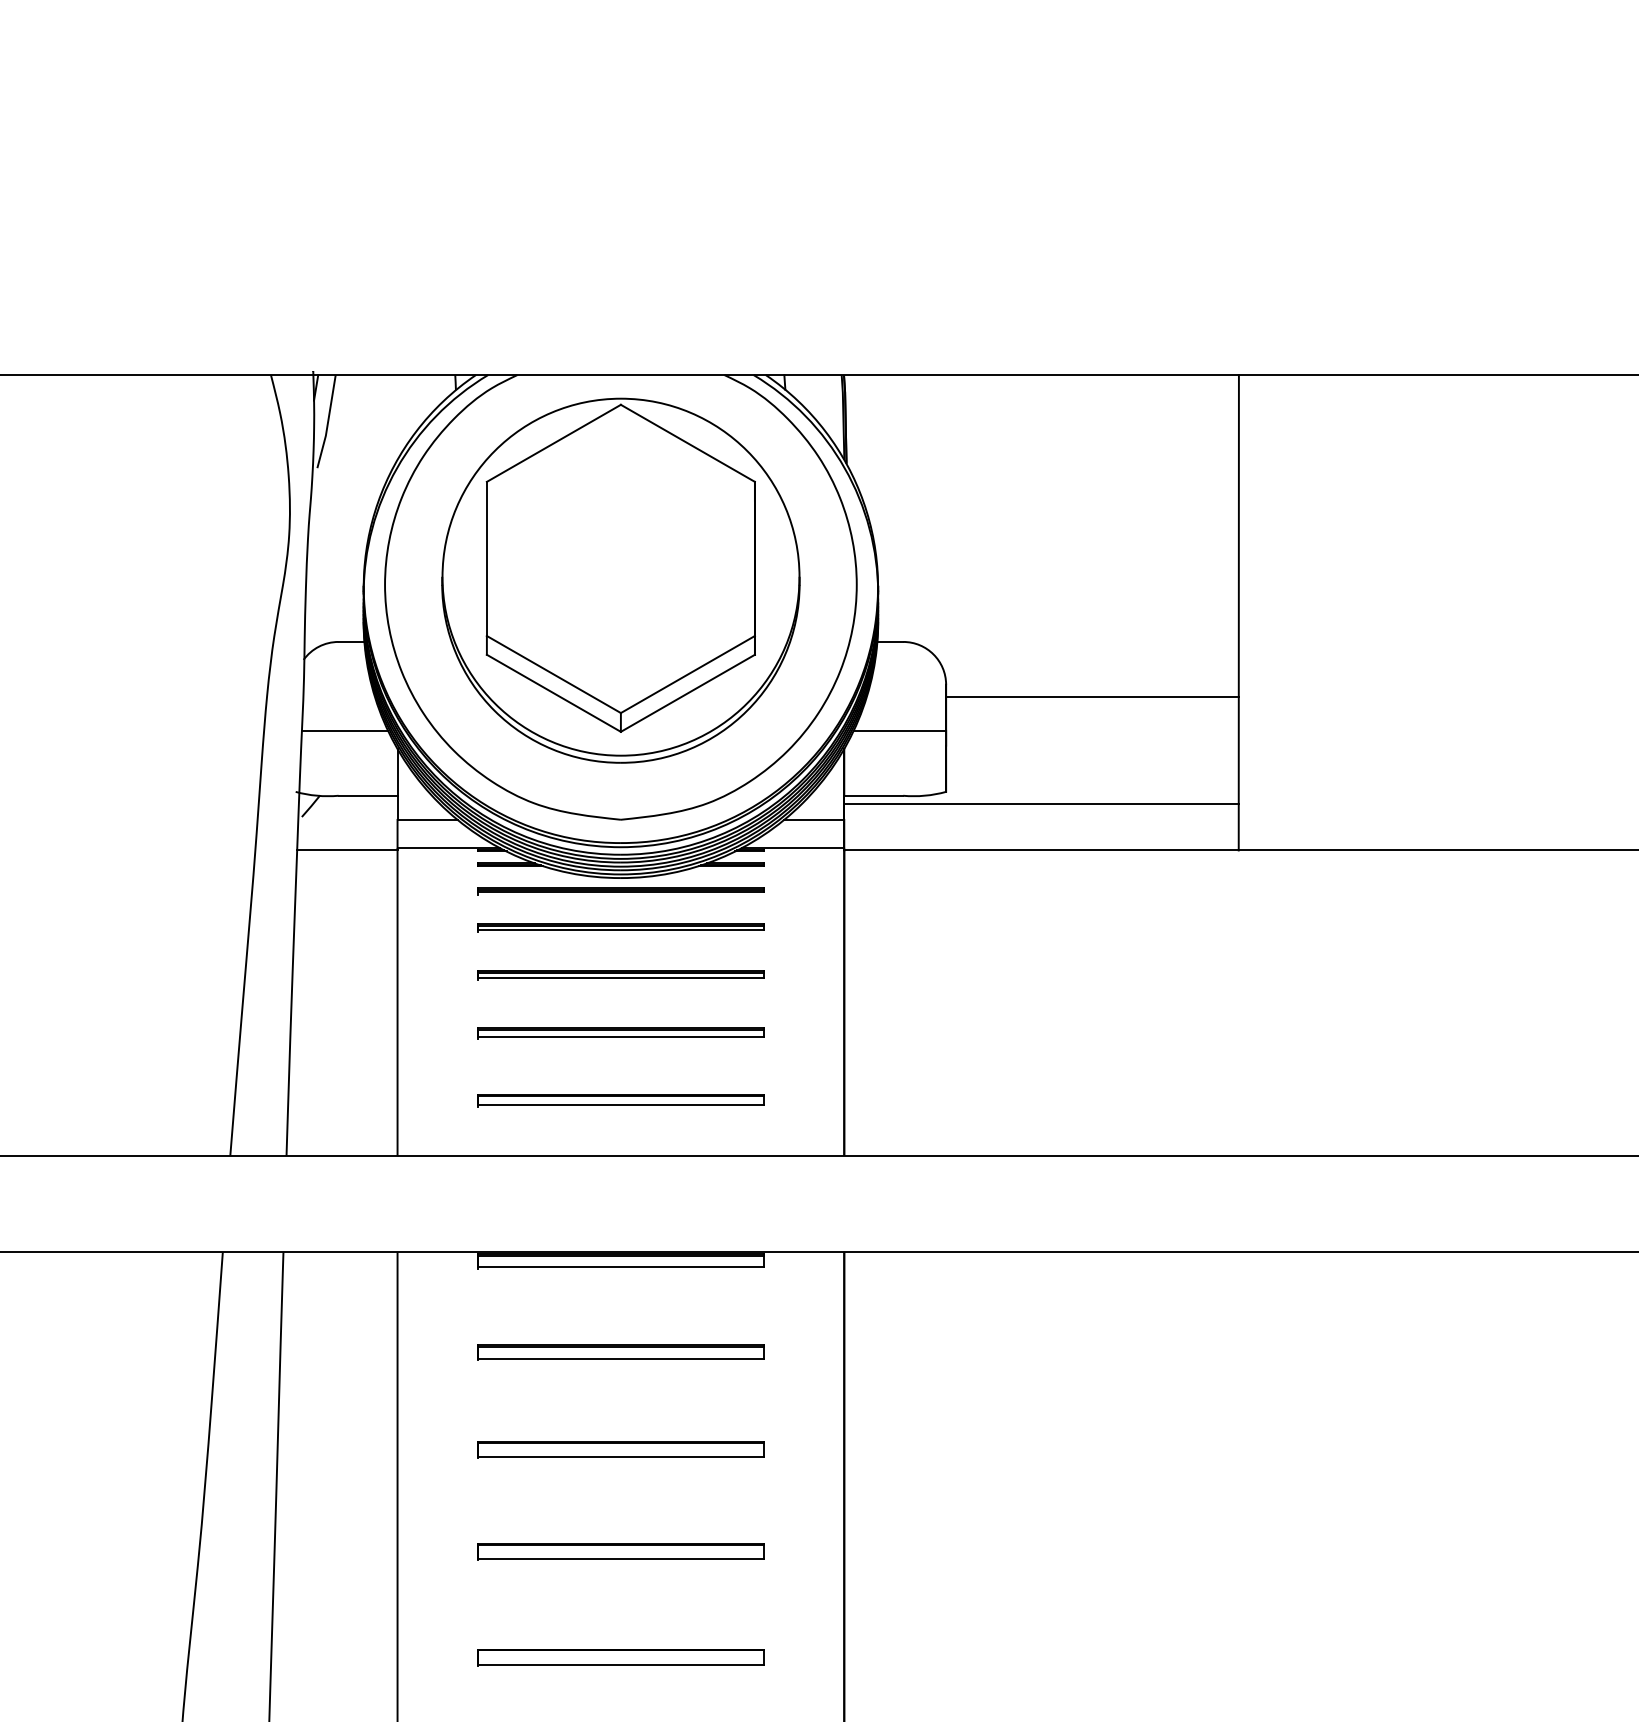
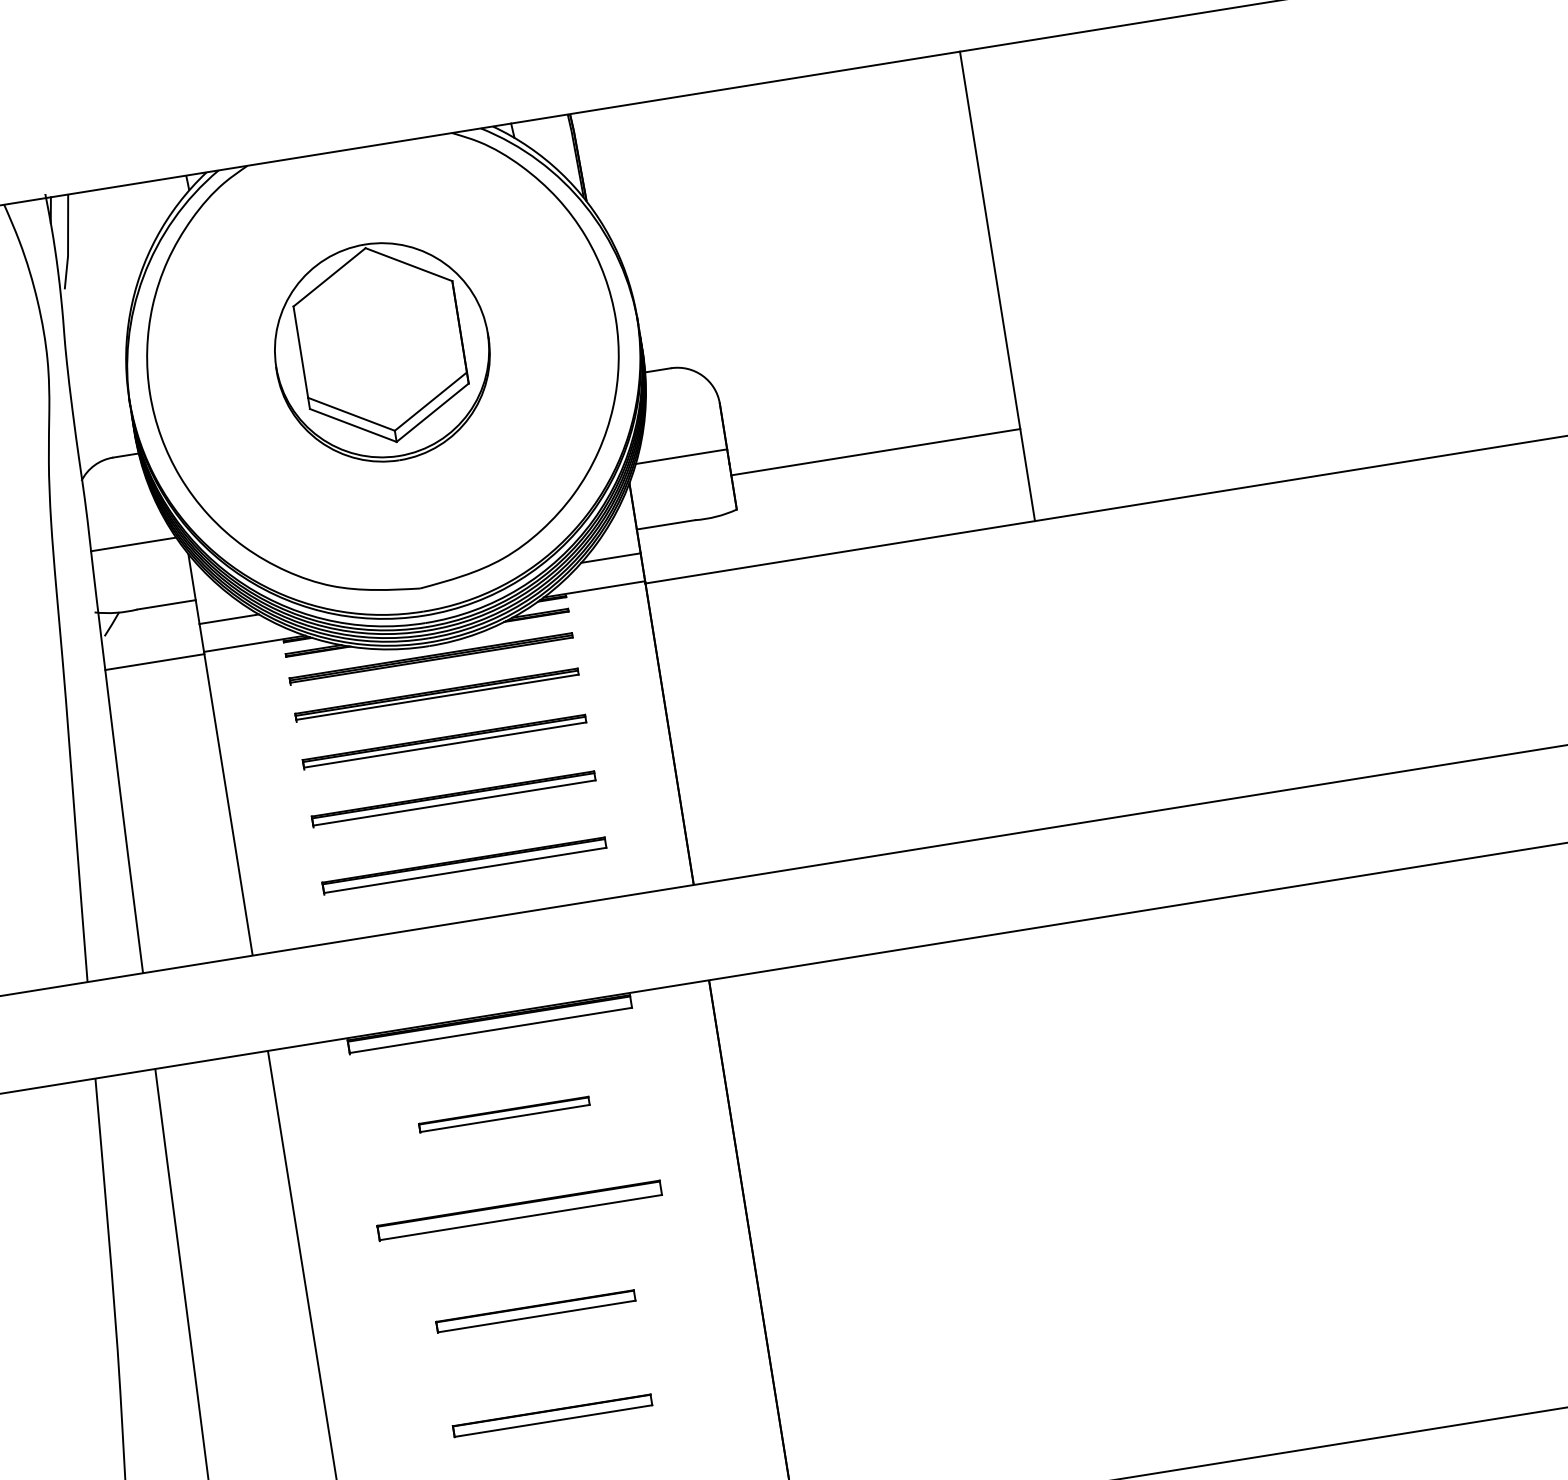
part: (620, 580) -> (381, 352), size x0.6
line: (1092, 697) -> (875, 452), moved
line: (1041, 804) -> (832, 506), removed
part: (620, 1352) -> (503, 1114), size x0.6
part: (620, 1551) -> (535, 1311), size x0.7
part: (620, 1657) -> (552, 1415), size x0.7

